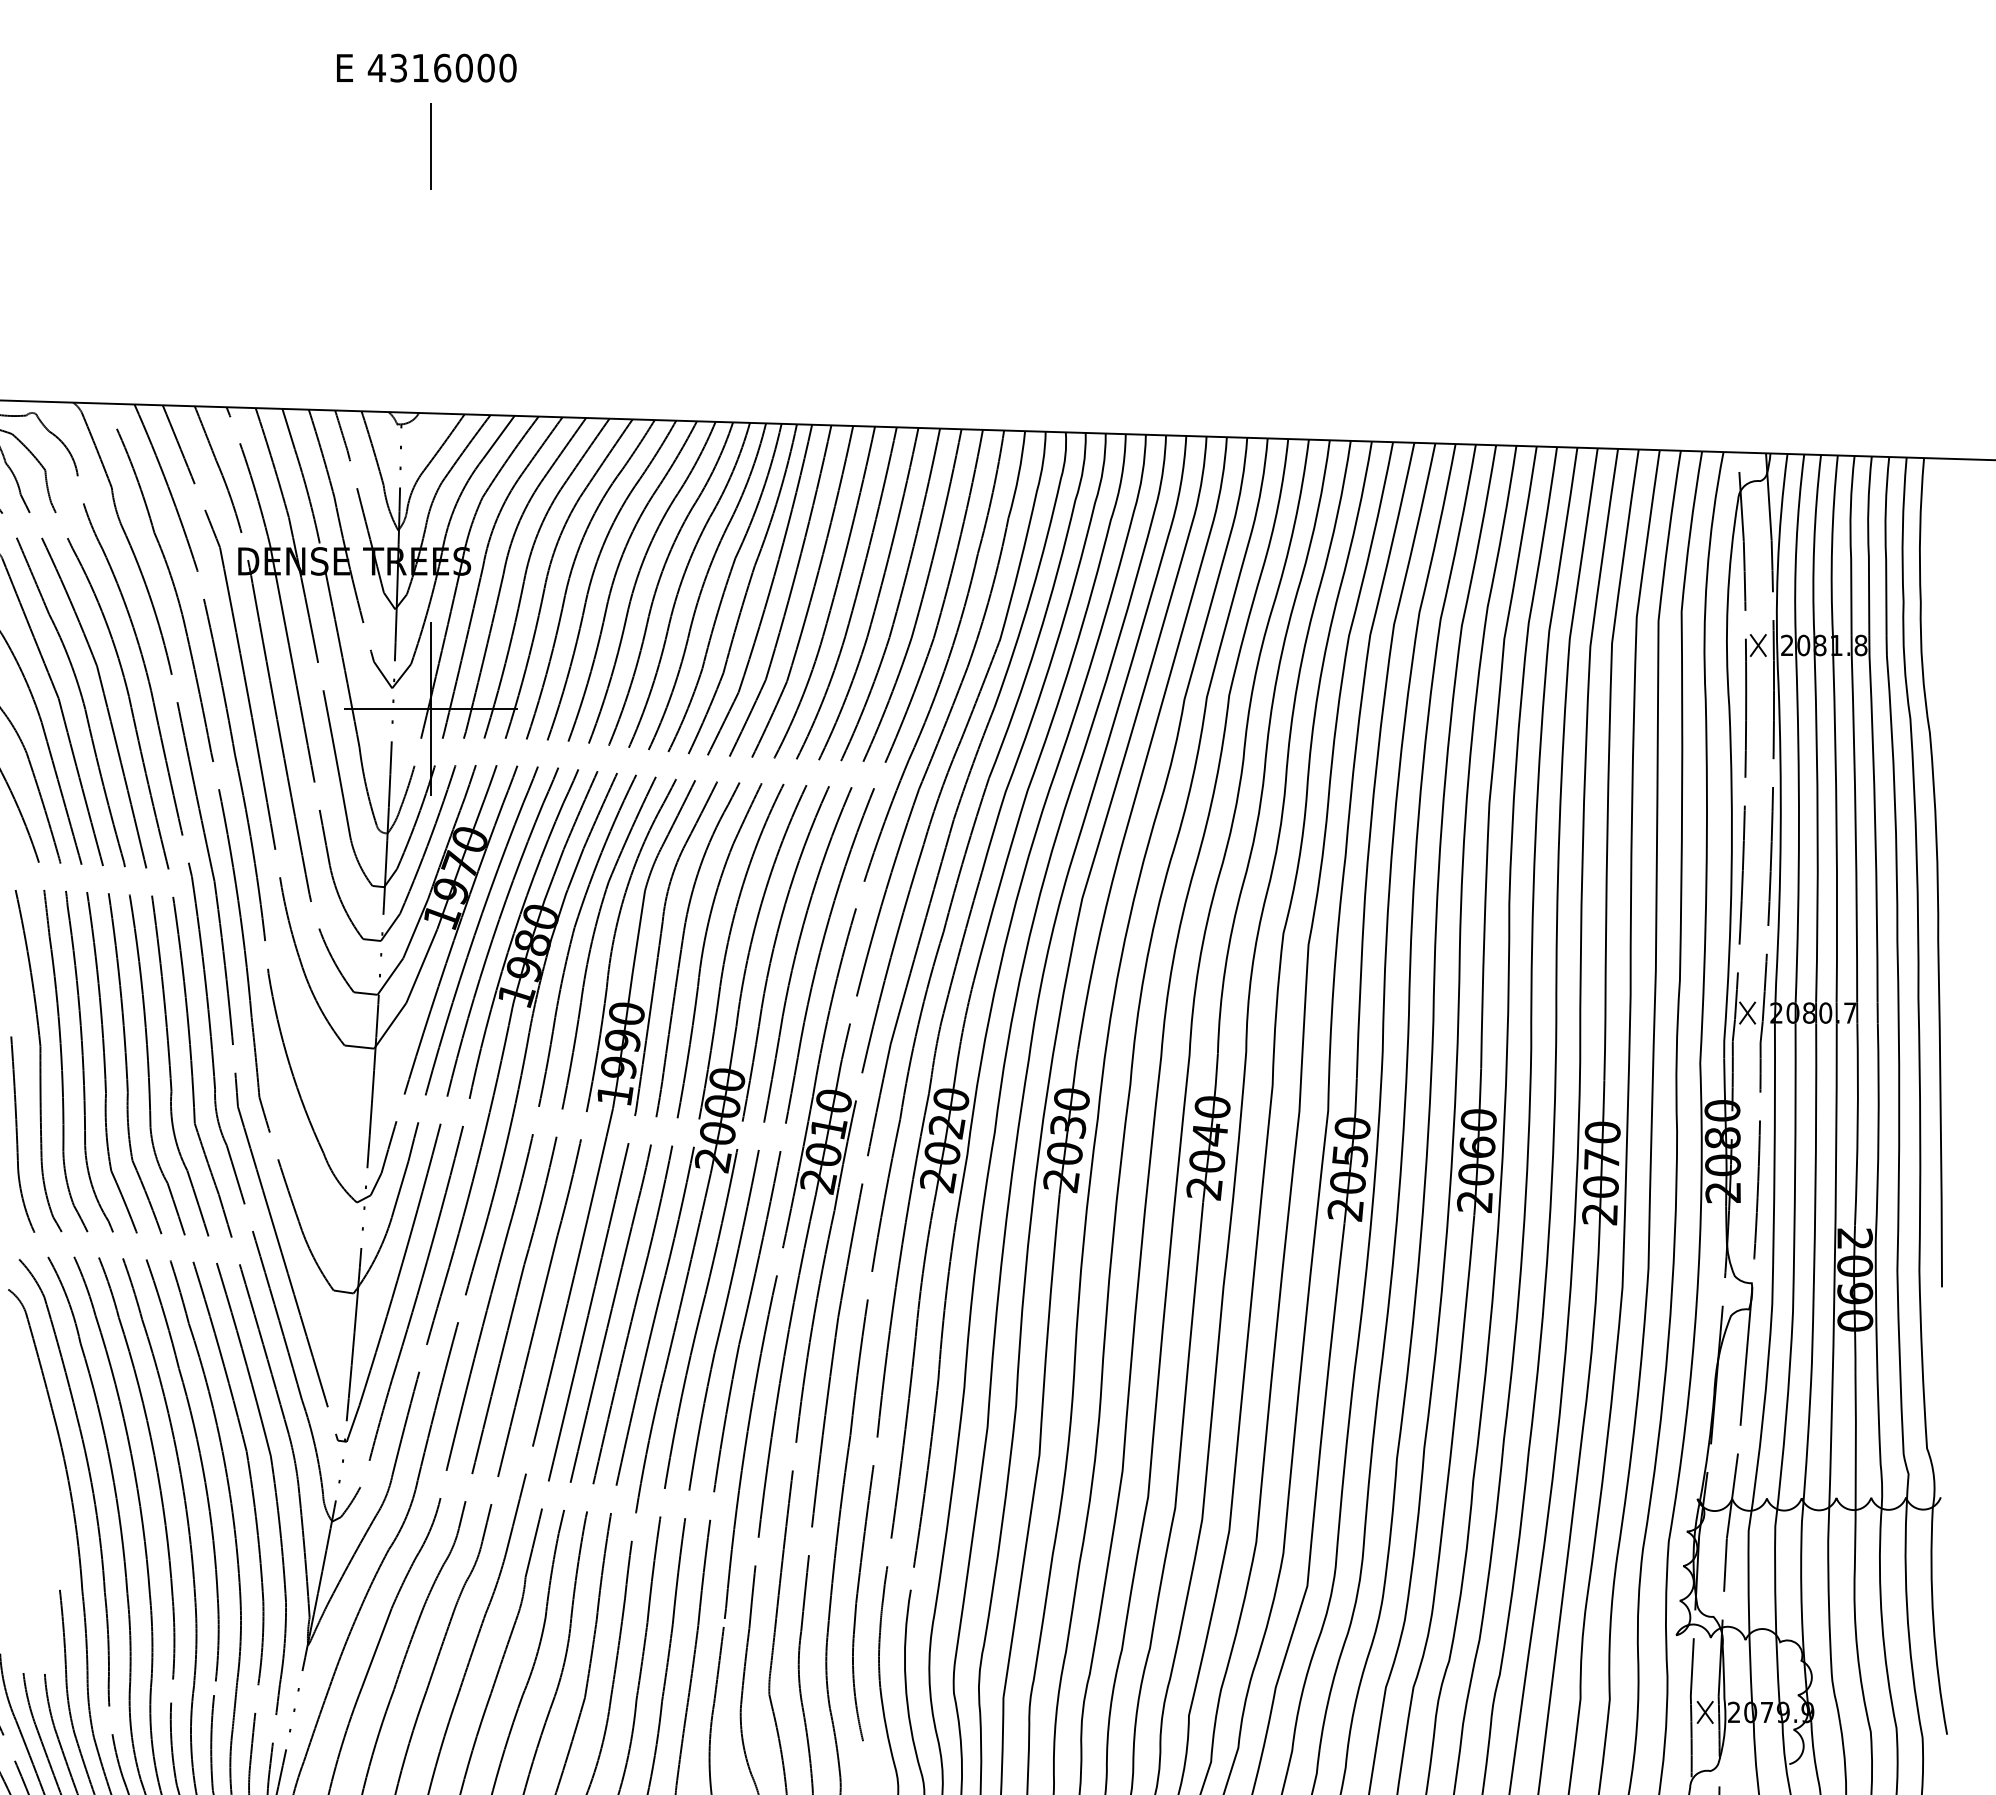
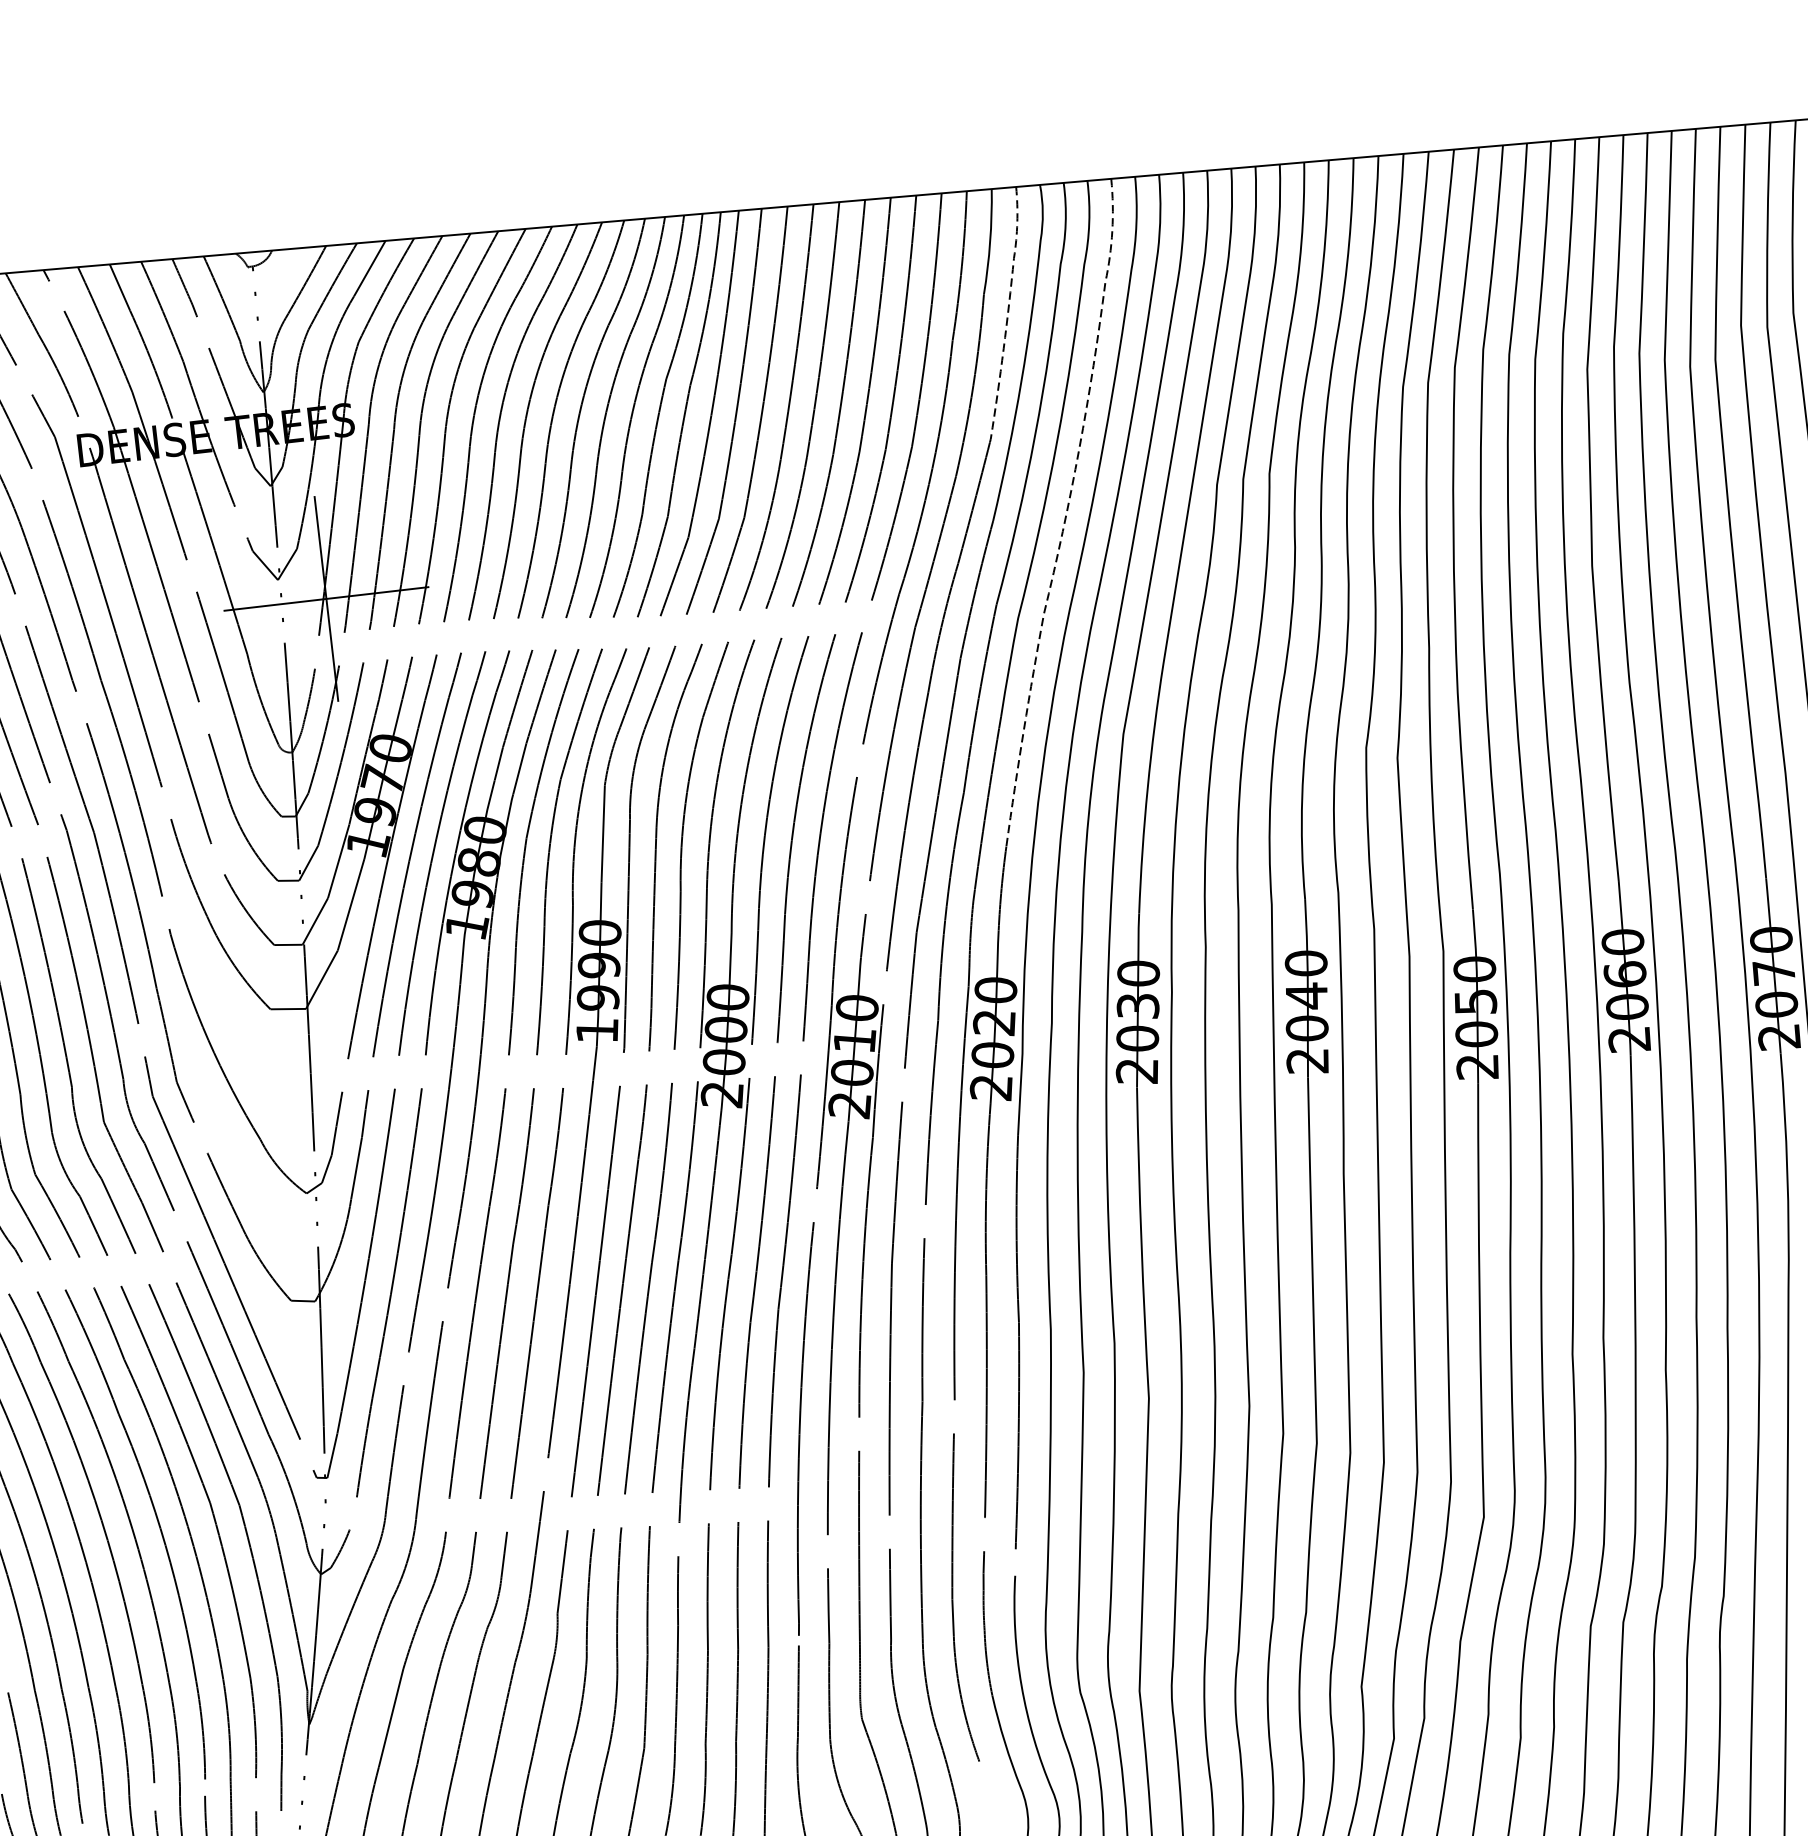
line: (1026, 536) -> (1007, 313), solid -> dashed
line: (1057, 705) -> (1067, 509), solid -> dashed

